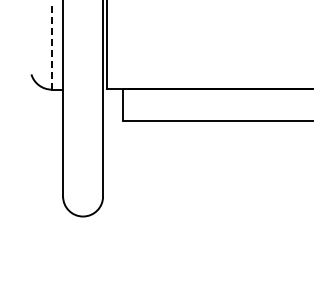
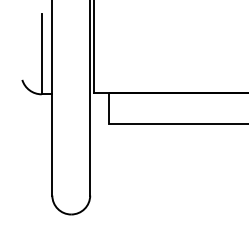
line: (51, 47) -> (41, 54), dashed -> solid

